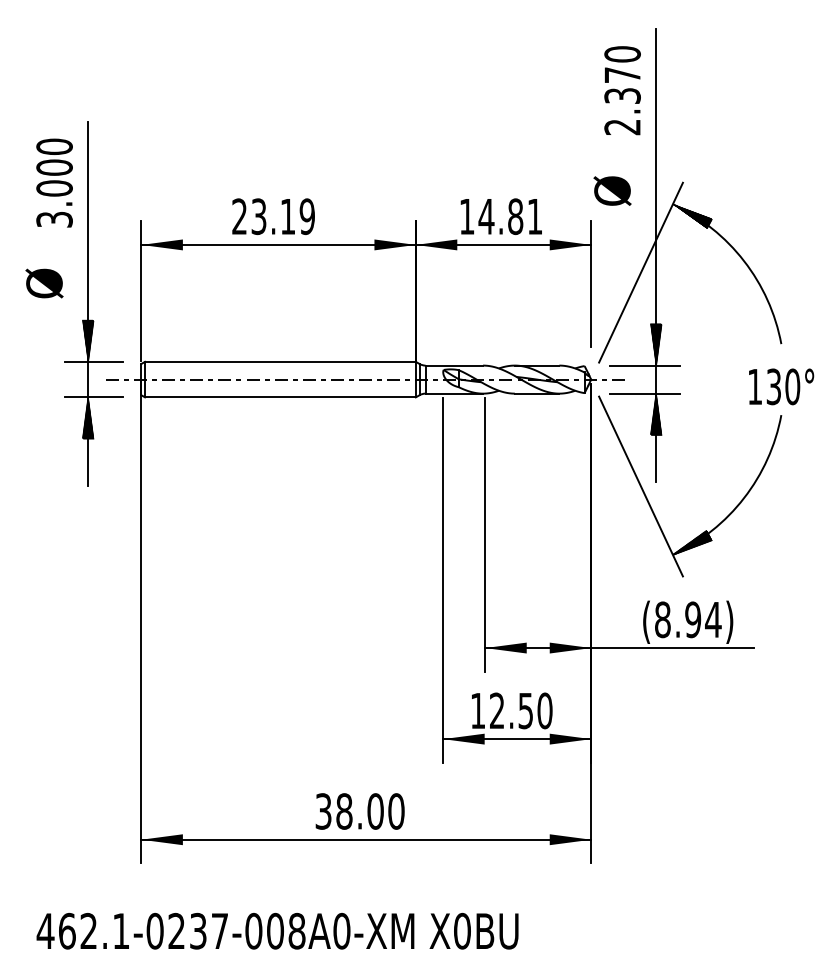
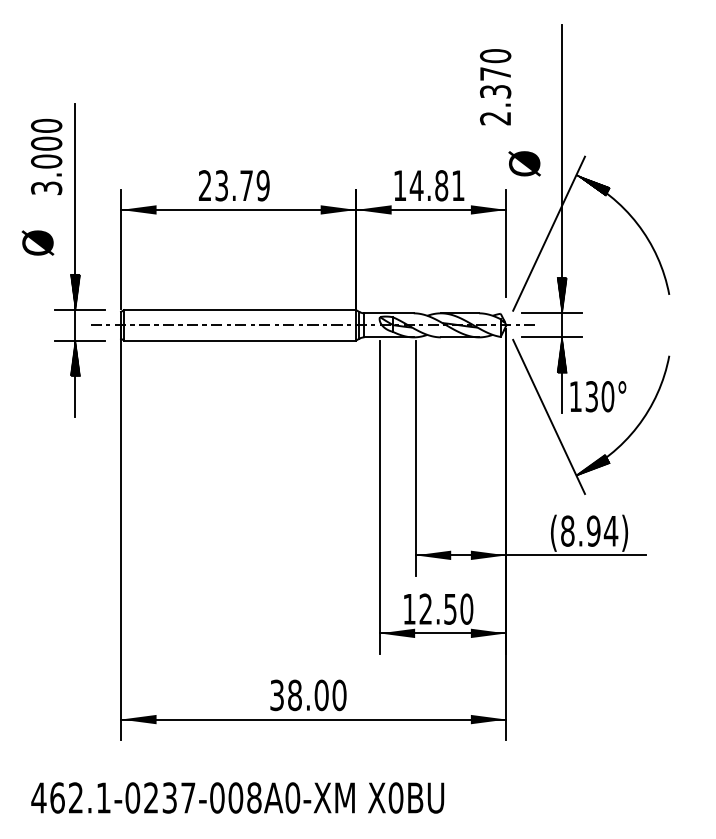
text: (622, 90) -> (495, 87), moved
text: (288, 216) -> (247, 185), 23.19 -> 23.79
text: (781, 386) -> (598, 396), moved

